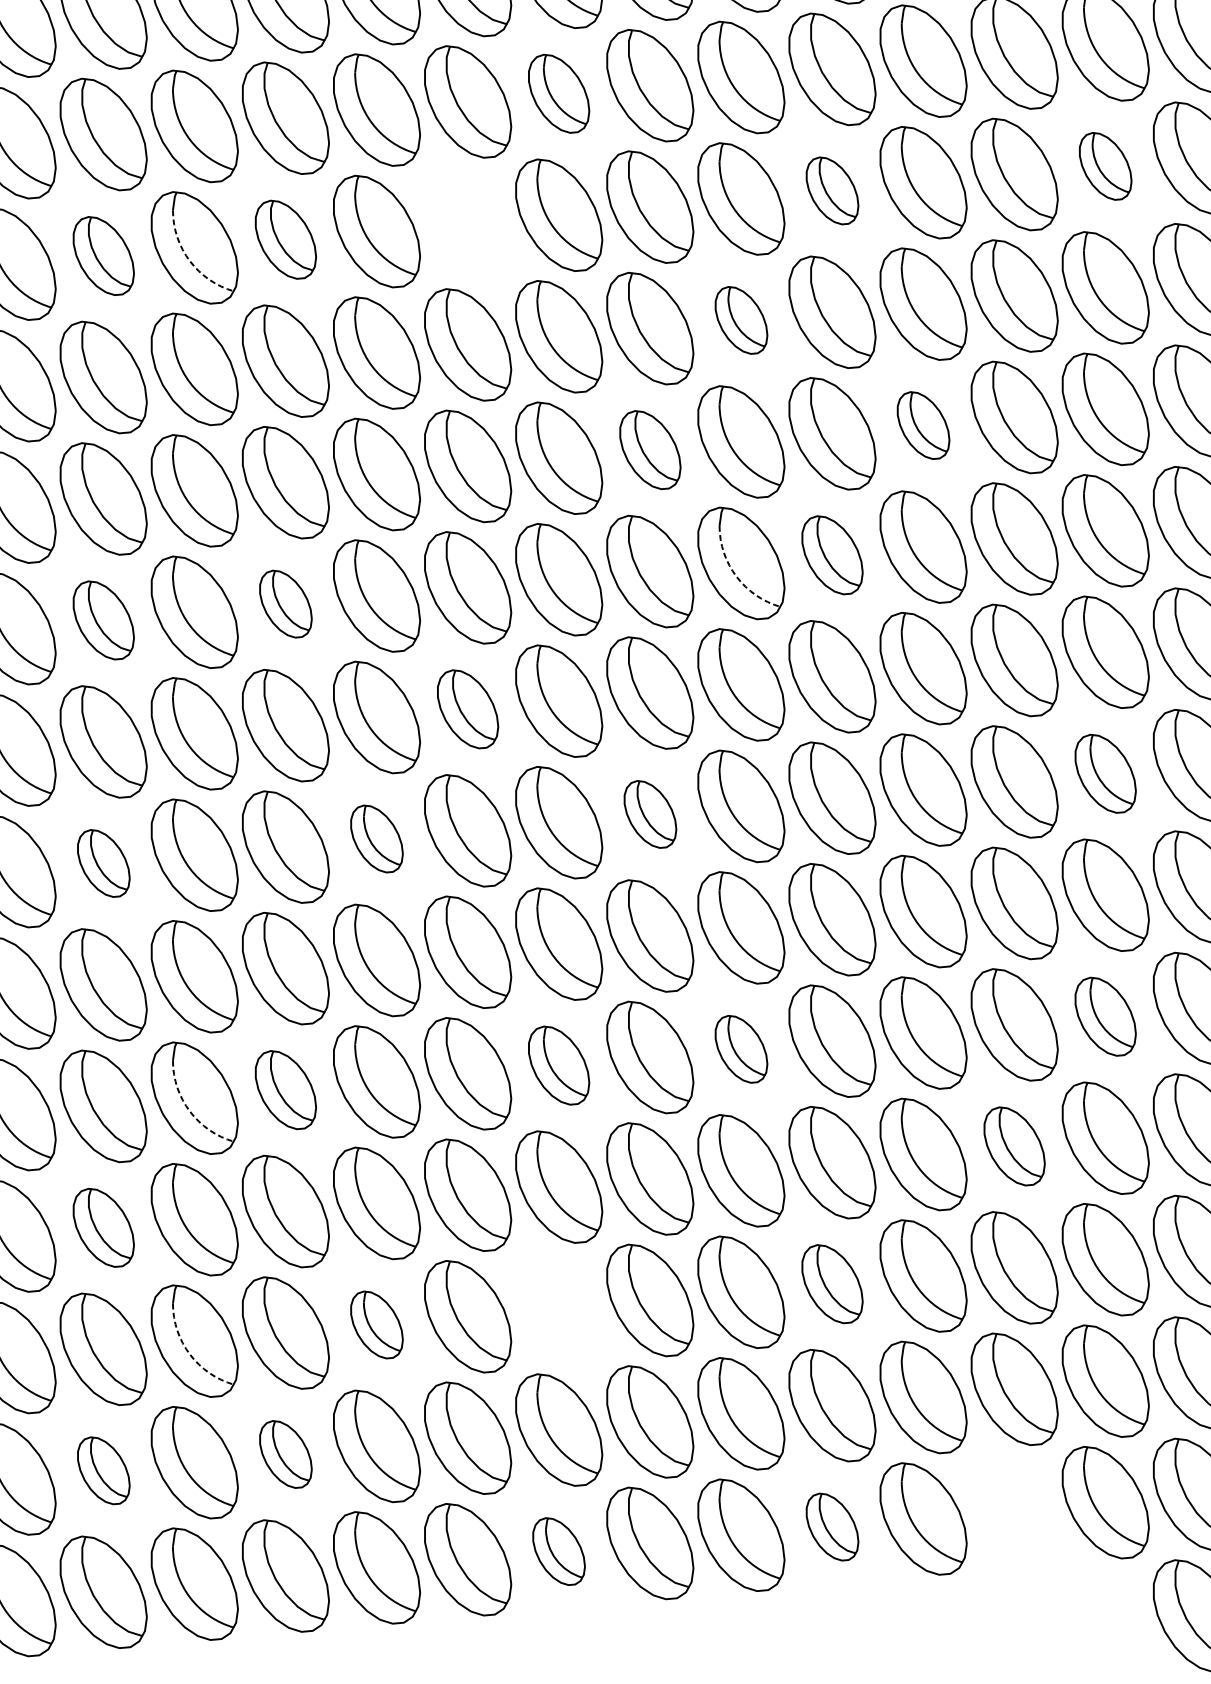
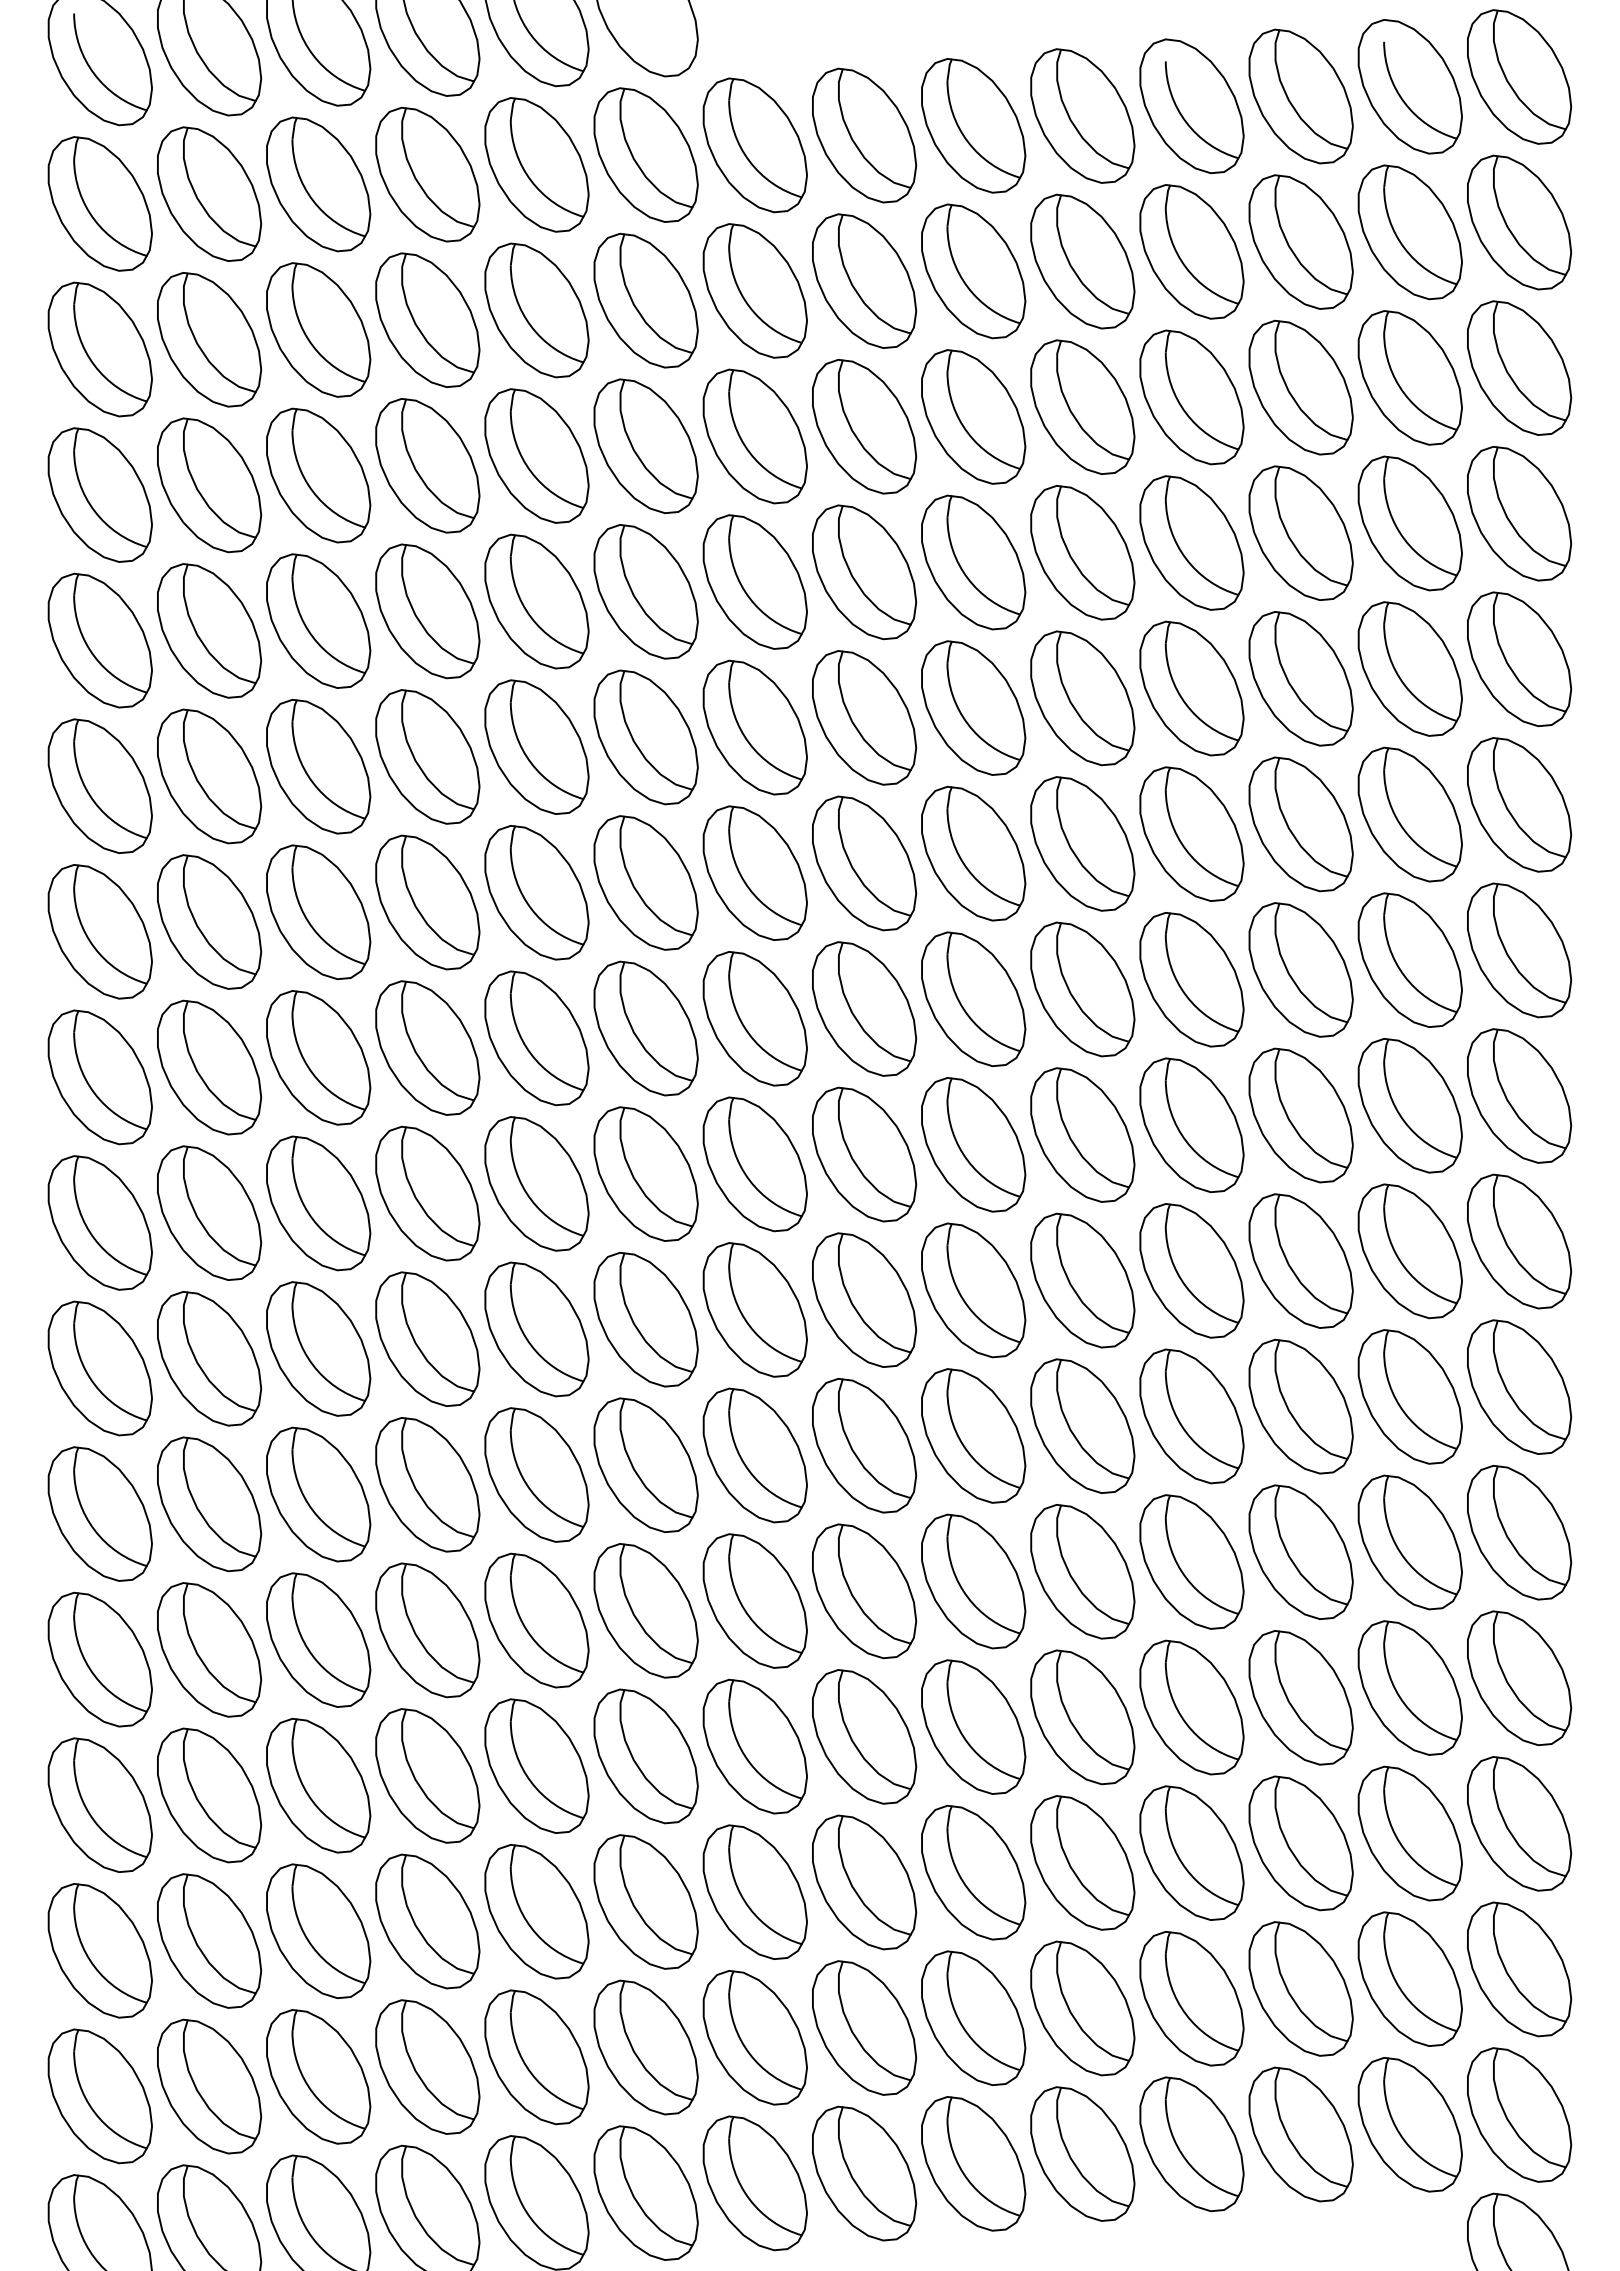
part: (558, 93) -> (754, 436), size x1.43
part: (1105, 166) -> (1409, 523), size x1.67
part: (832, 190) -> (1082, 552), size x1.67
part: (467, 223) -> (645, 591), added
part: (285, 239) -> (427, 611), size x1.43
part: (103, 255) -> (209, 630), size x1.43
arc: (189, 261) -> (312, 637), dashed -> solid
part: (741, 319) -> (973, 707), size x1.67
part: (923, 425) -> (1191, 833), size x1.67
part: (650, 450) -> (864, 863), size x1.43
part: (832, 555) -> (1082, 989), size x1.43
arc: (736, 576) -> (967, 1015), dashed -> solid
part: (285, 603) -> (427, 1047), size x1.67
part: (103, 620) -> (209, 1067), size x1.43
part: (467, 708) -> (645, 1173), size x1.43
part: (1105, 773) -> (1409, 1251), size x1.43
part: (650, 813) -> (864, 1299), size x1.67
part: (376, 839) -> (536, 1329), size x1.67
part: (103, 863) -> (209, 1358), size x1.67
part: (1105, 1016) -> (1409, 1542), size x1.43
part: (741, 1049) -> (973, 1581), size x1.67
part: (558, 1065) -> (754, 1600), size x1.43
part: (285, 1090) -> (427, 1630), size x1.43
arc: (189, 1111) -> (312, 1656), dashed -> solid
part: (1014, 1146) -> (1300, 1697), size x1.43
part: (103, 1227) -> (209, 1795), size x1.43
part: (832, 1283) -> (1082, 1862), size x1.43
part: (558, 1308) -> (754, 1891), added
part: (376, 1324) -> (536, 1911), size x1.67
arc: (189, 1354) -> (312, 1947), dashed -> solid
part: (285, 1454) -> (427, 2066), size x1.67
part: (103, 1470) -> (209, 2086), size x1.67
part: (1014, 1510) -> (1300, 2134), added
part: (832, 1526) -> (1082, 2153), size x1.67
part: (558, 1551) -> (754, 2183), size x1.67

